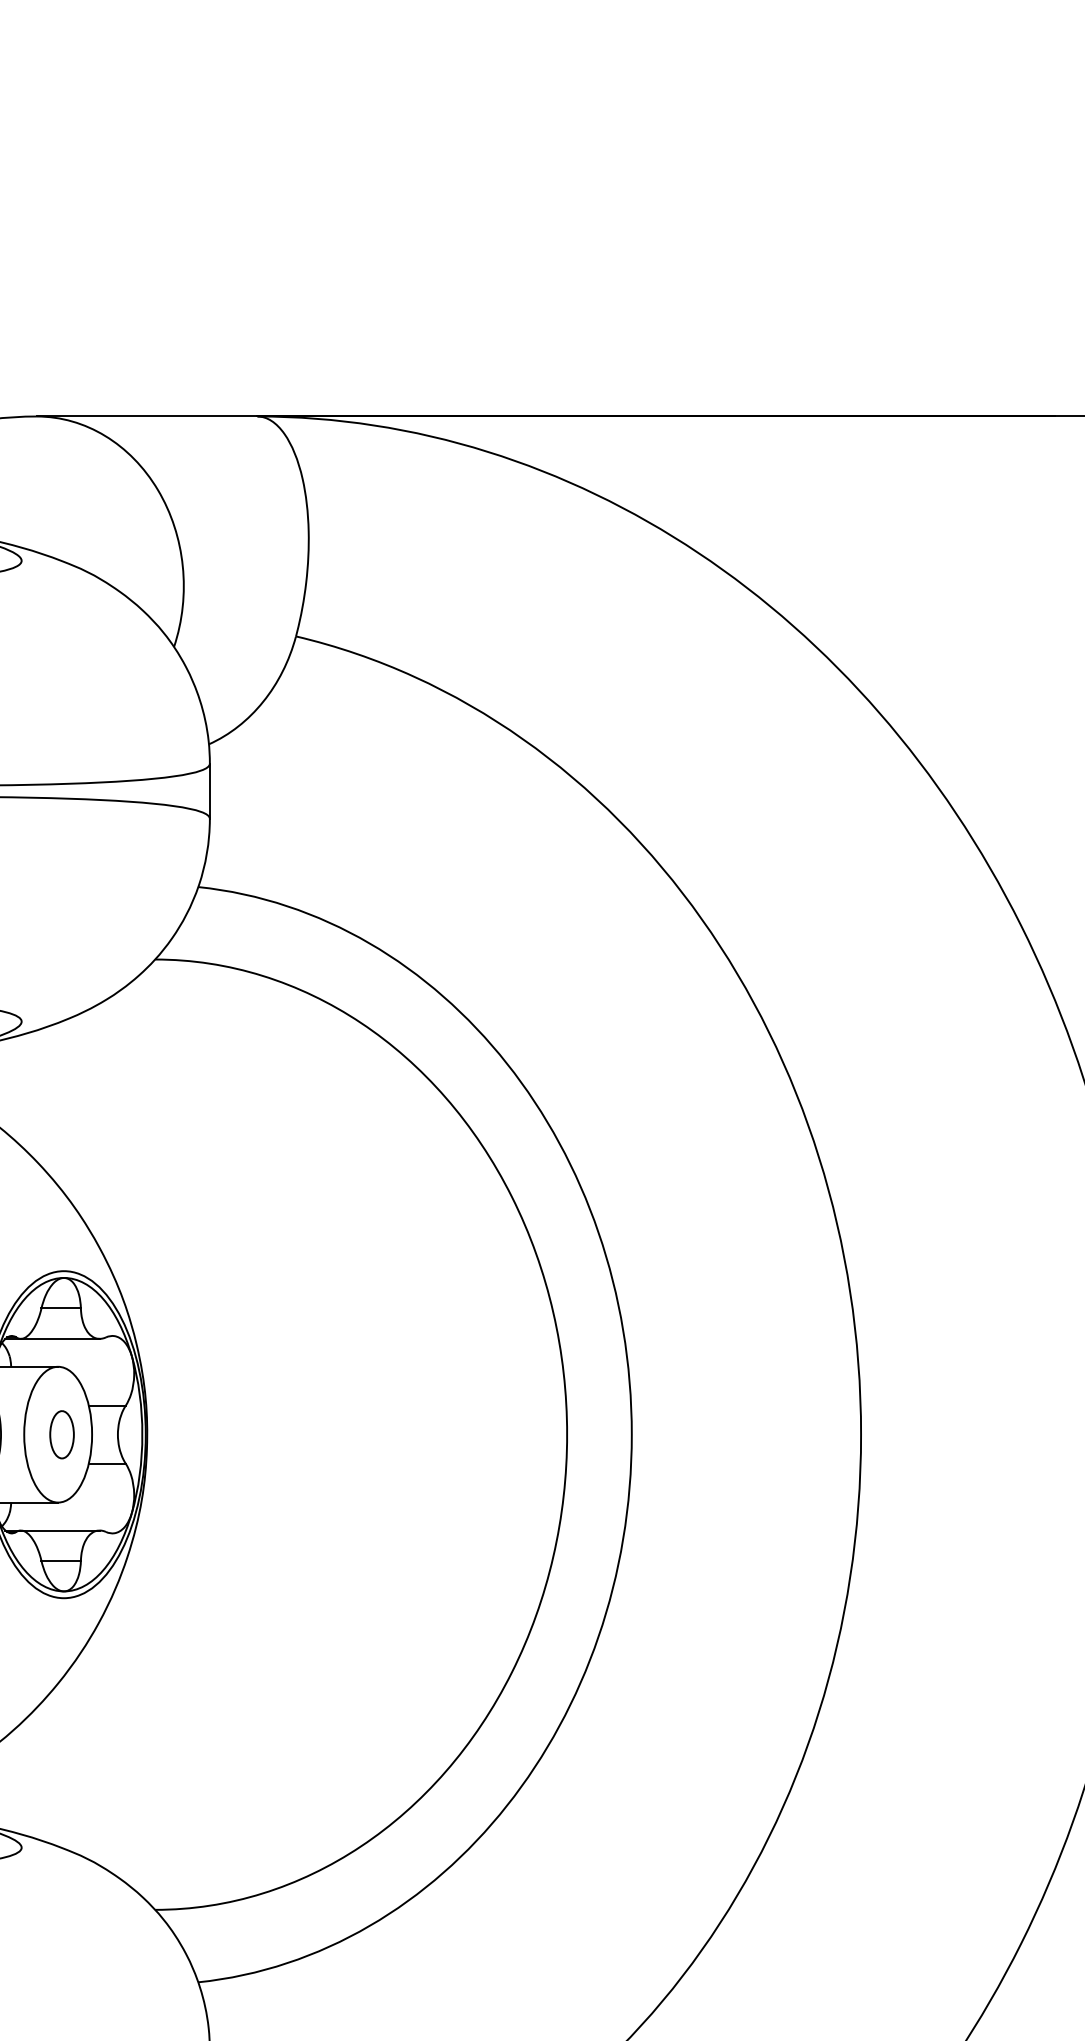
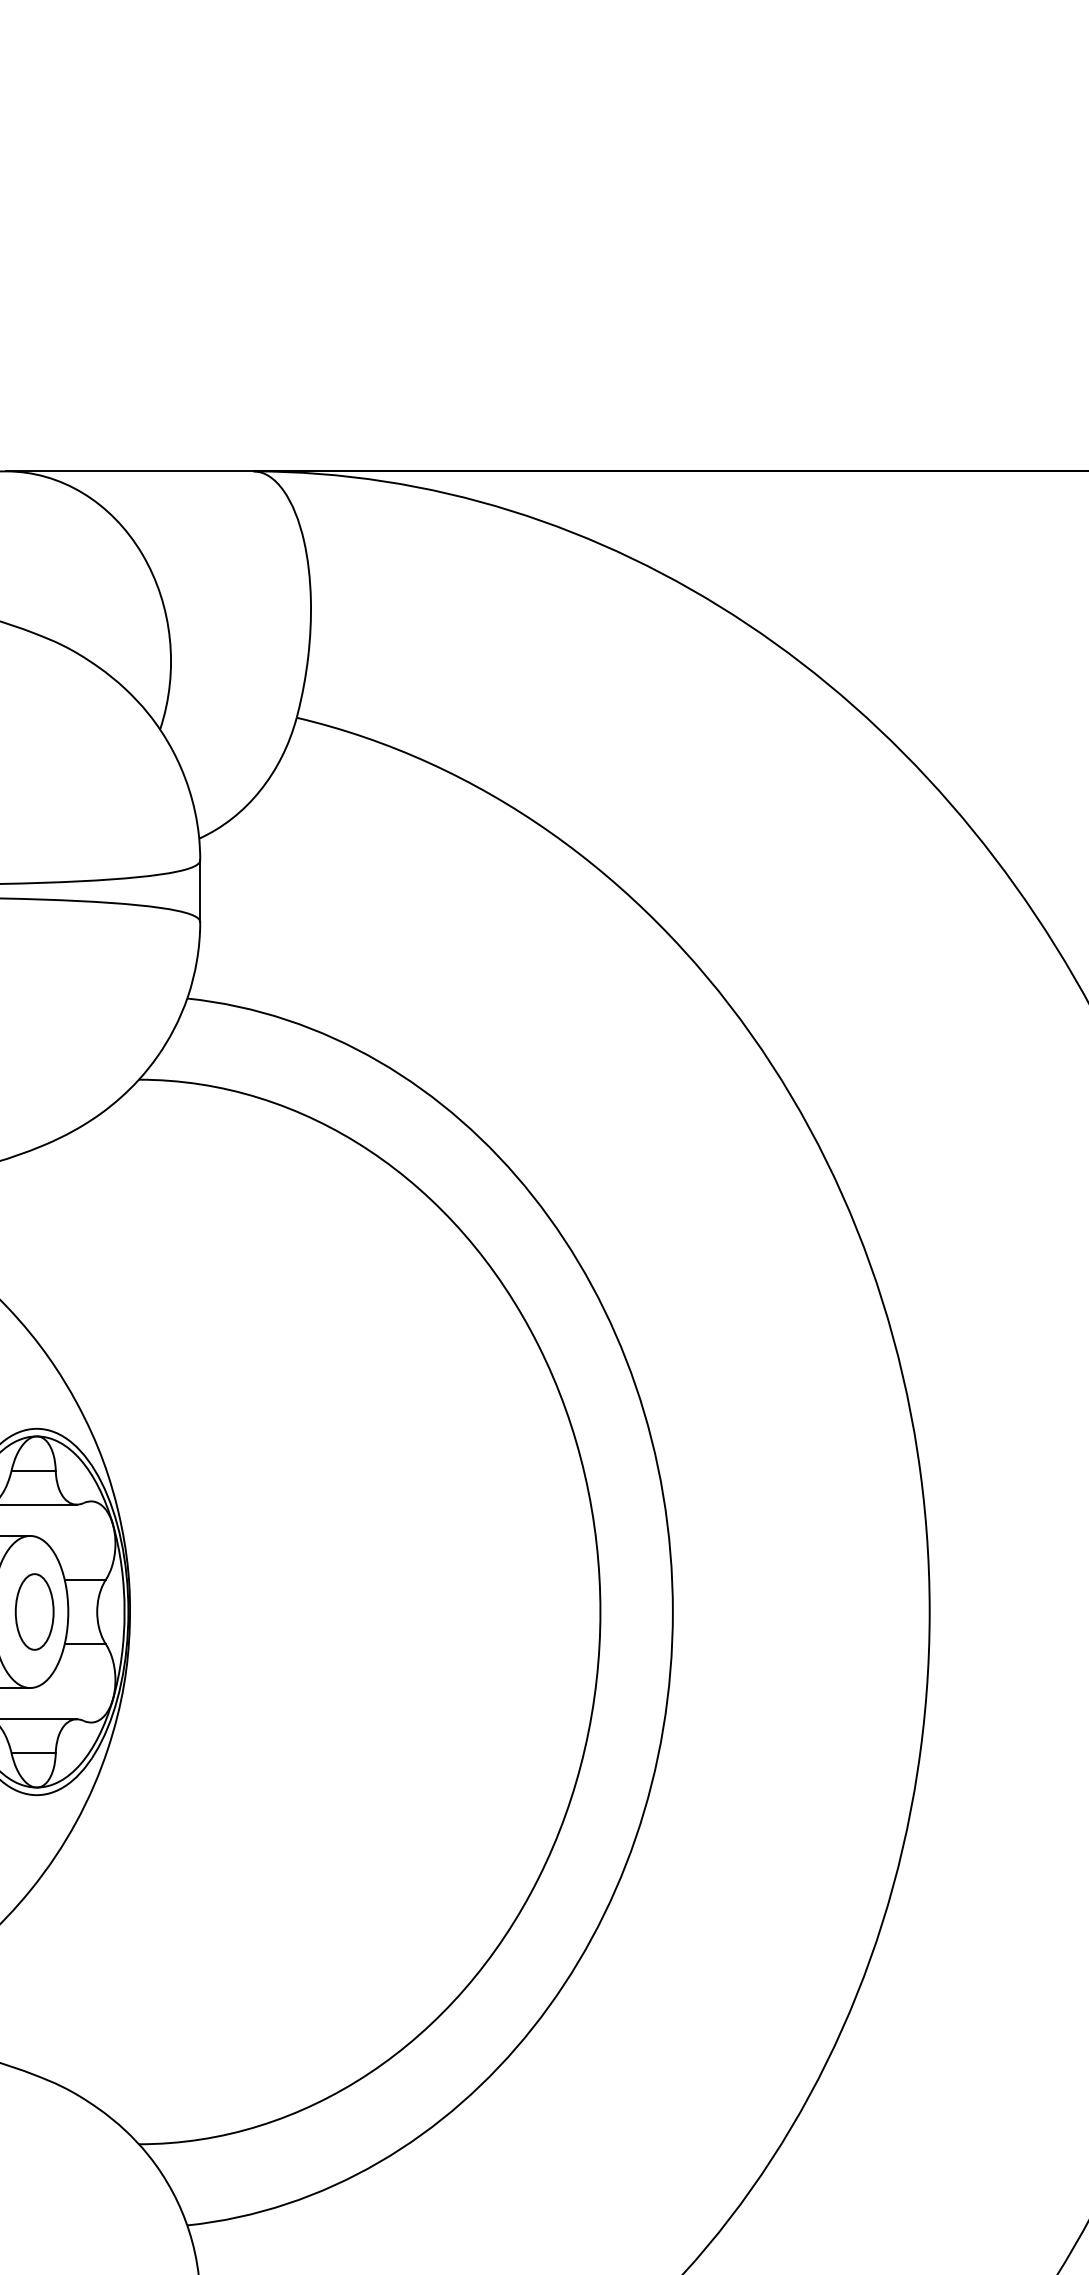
part: (61, 1434) -> (34, 1611), size x1.43

